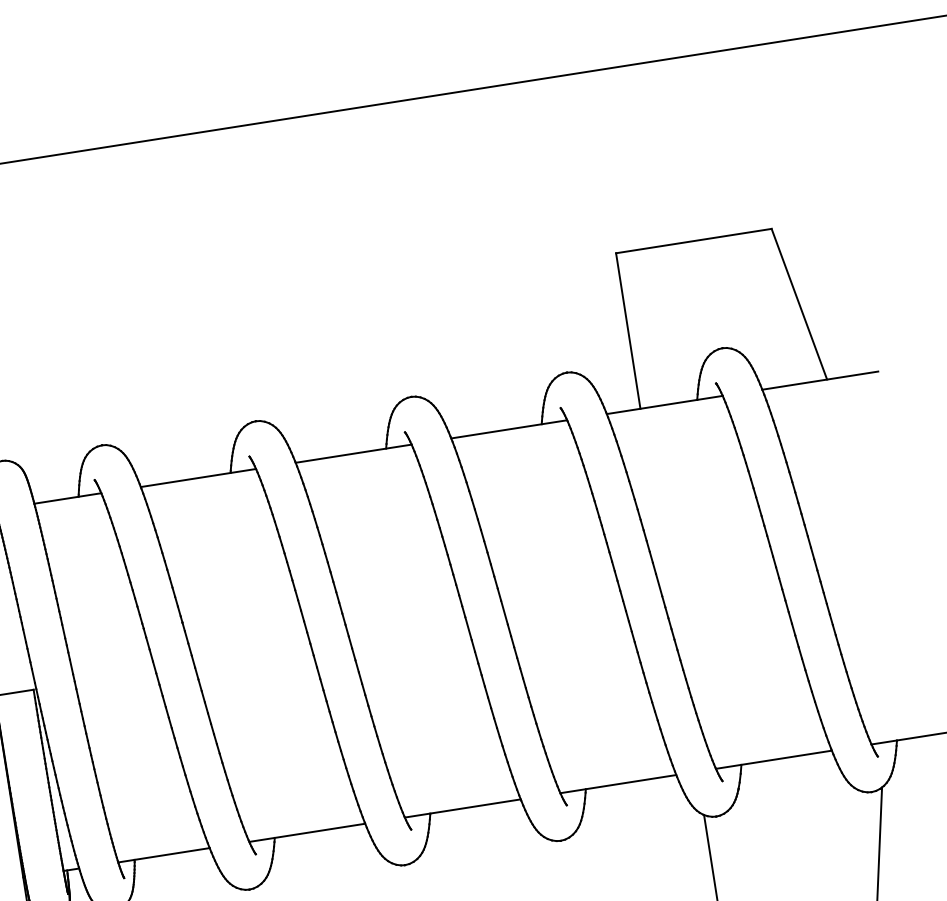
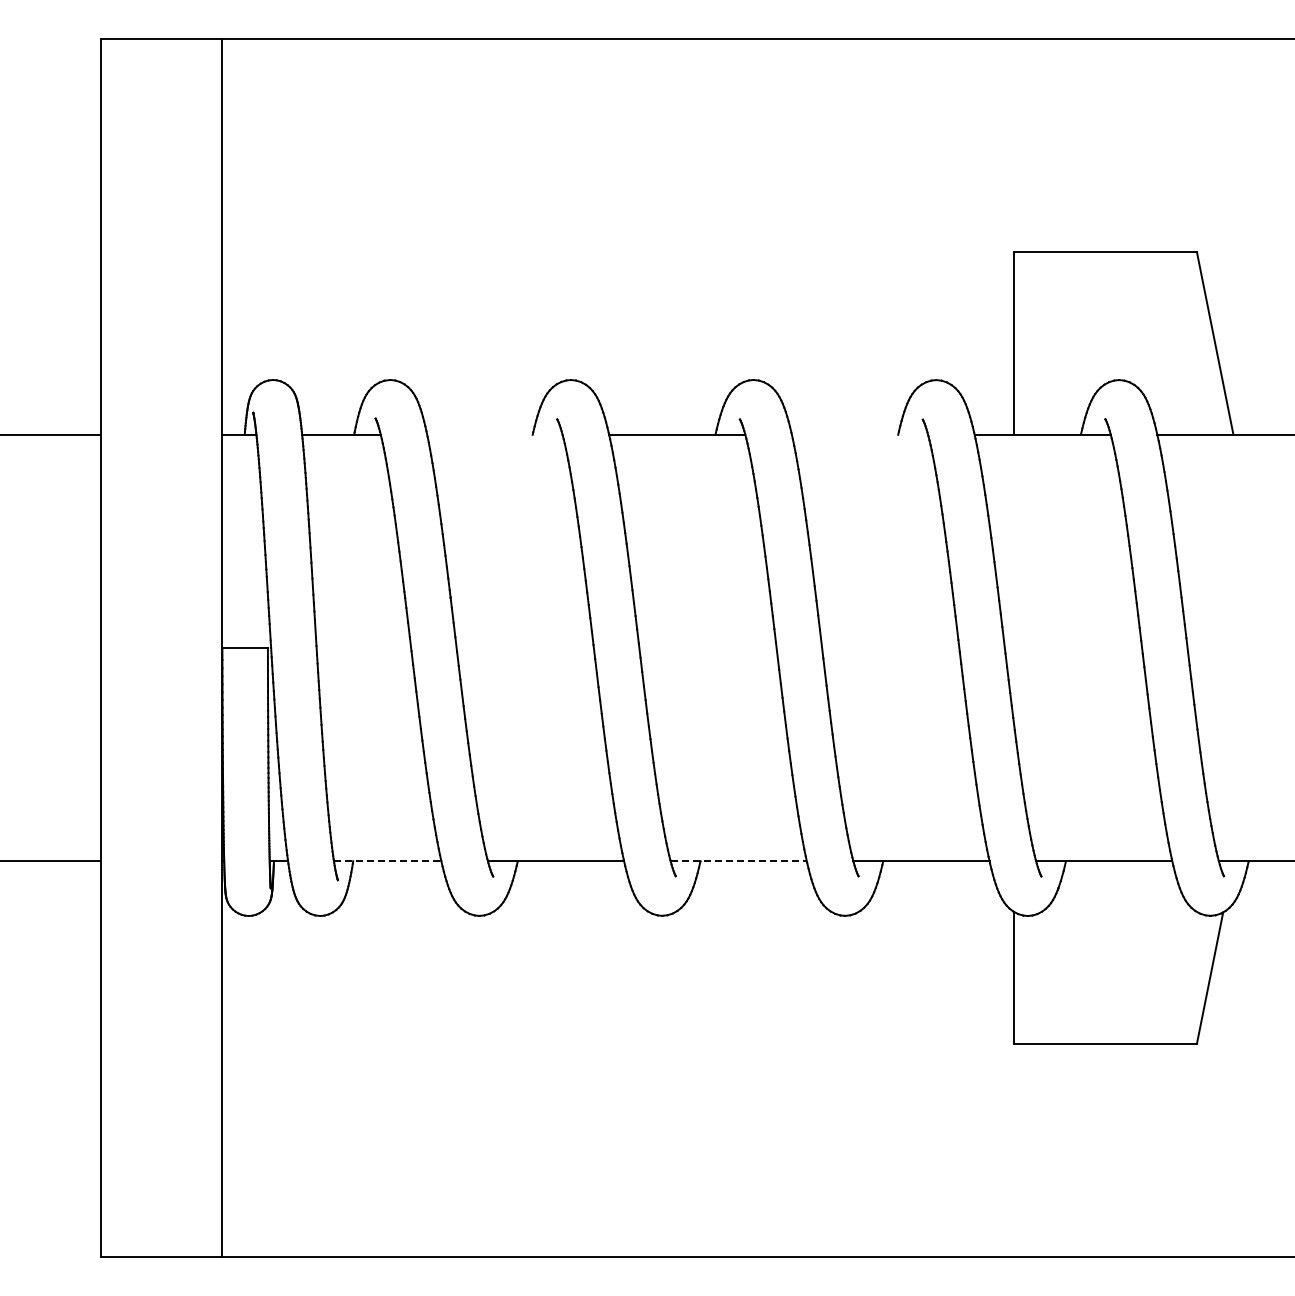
line: (508, 429) -> (859, 434), removed
line: (198, 477) -> (494, 434), removed
line: (463, 808) -> (739, 861), solid -> dashed
line: (163, 855) -> (387, 861), solid -> dashed

